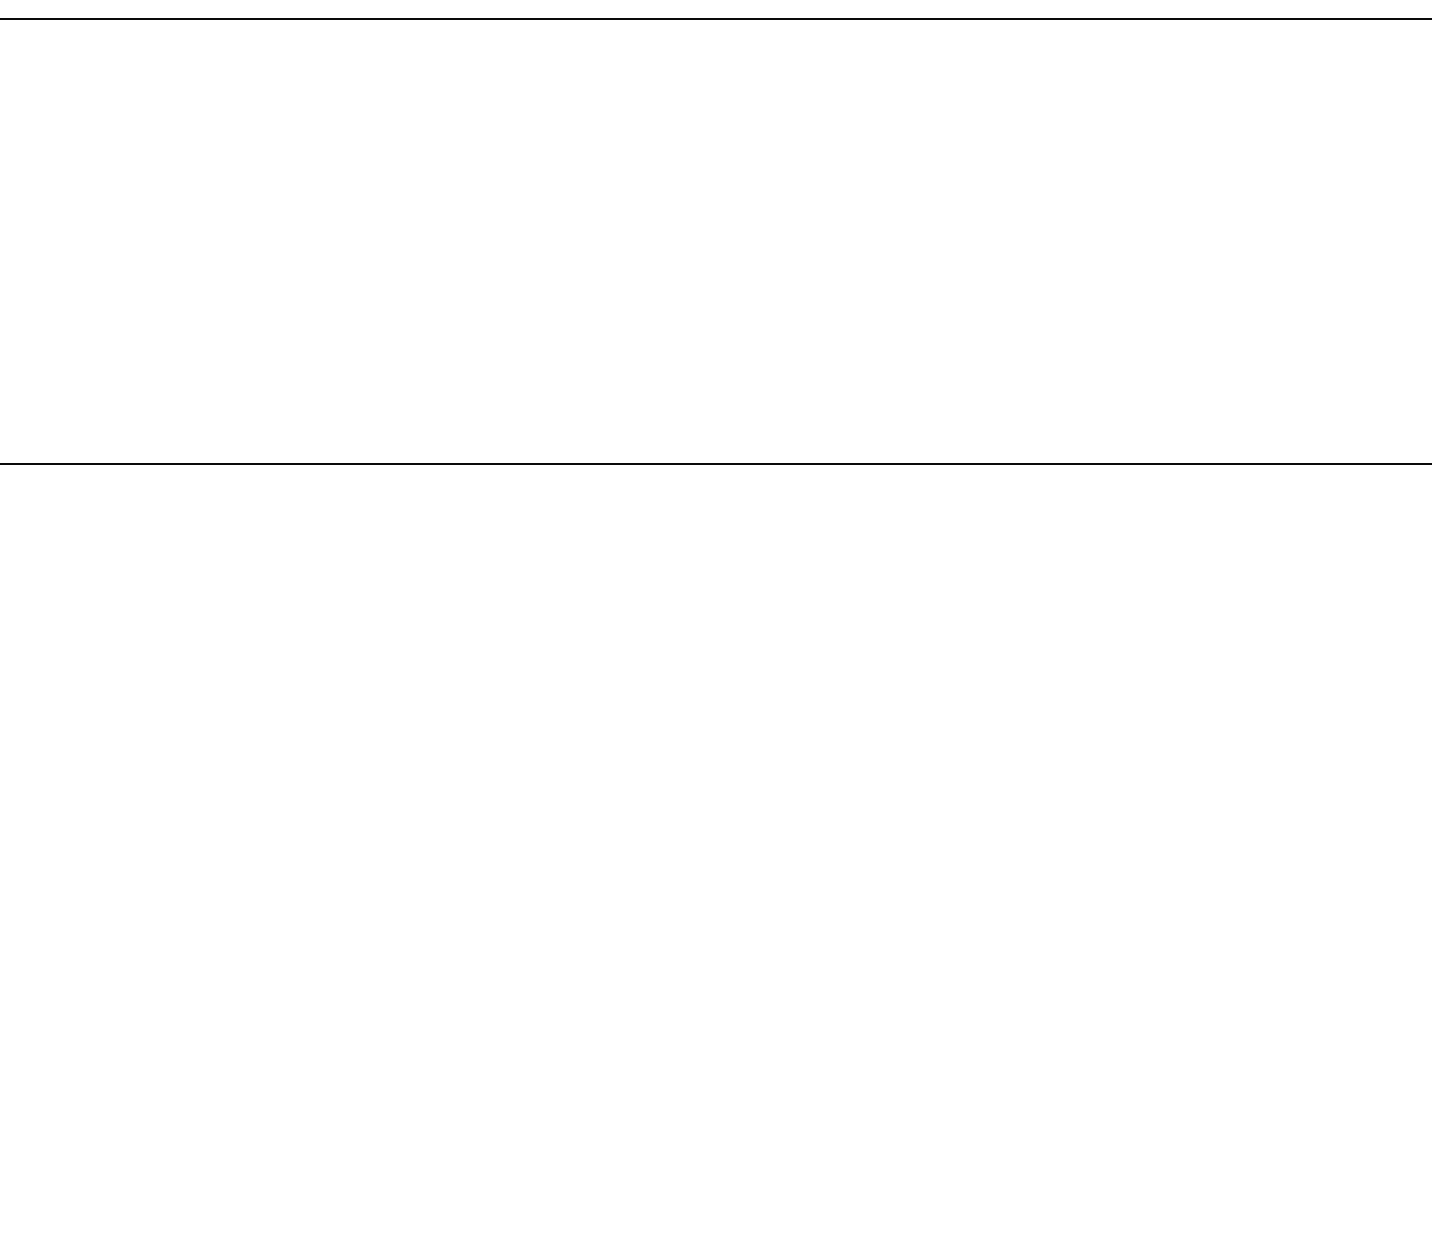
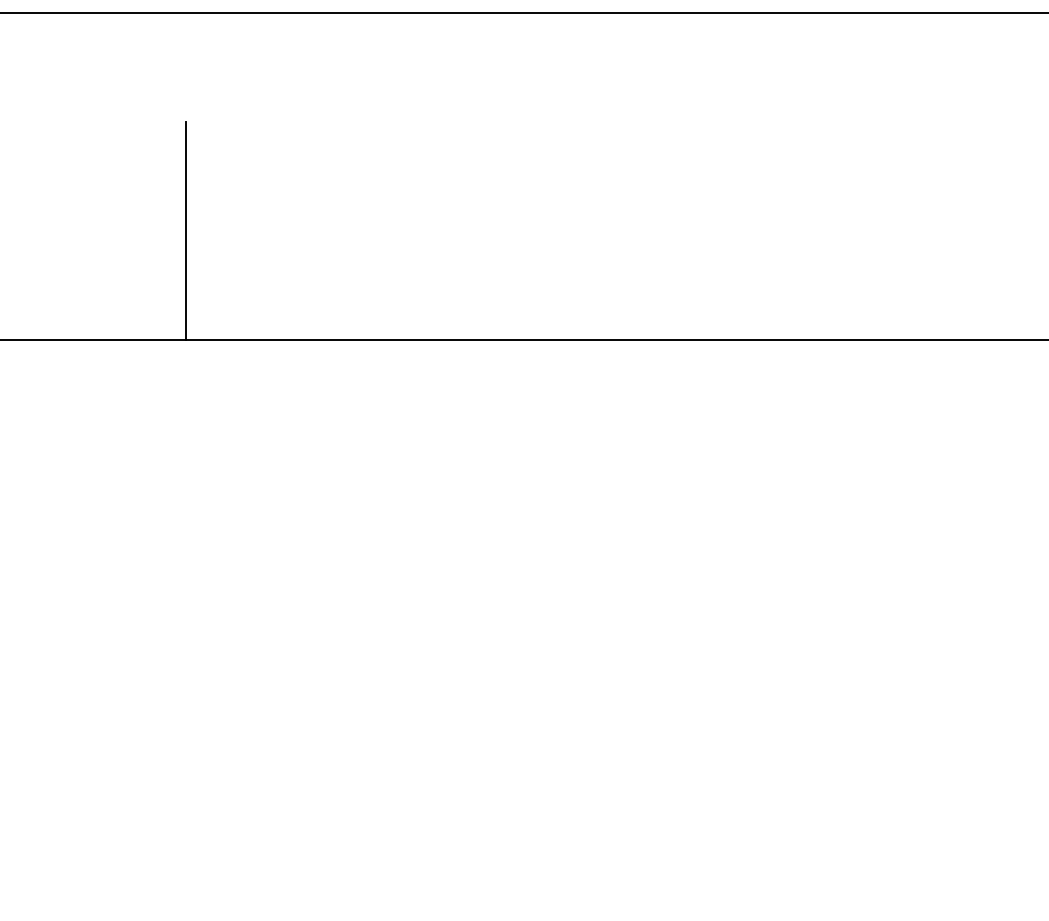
line: (254, 315) -> (186, 230), added

